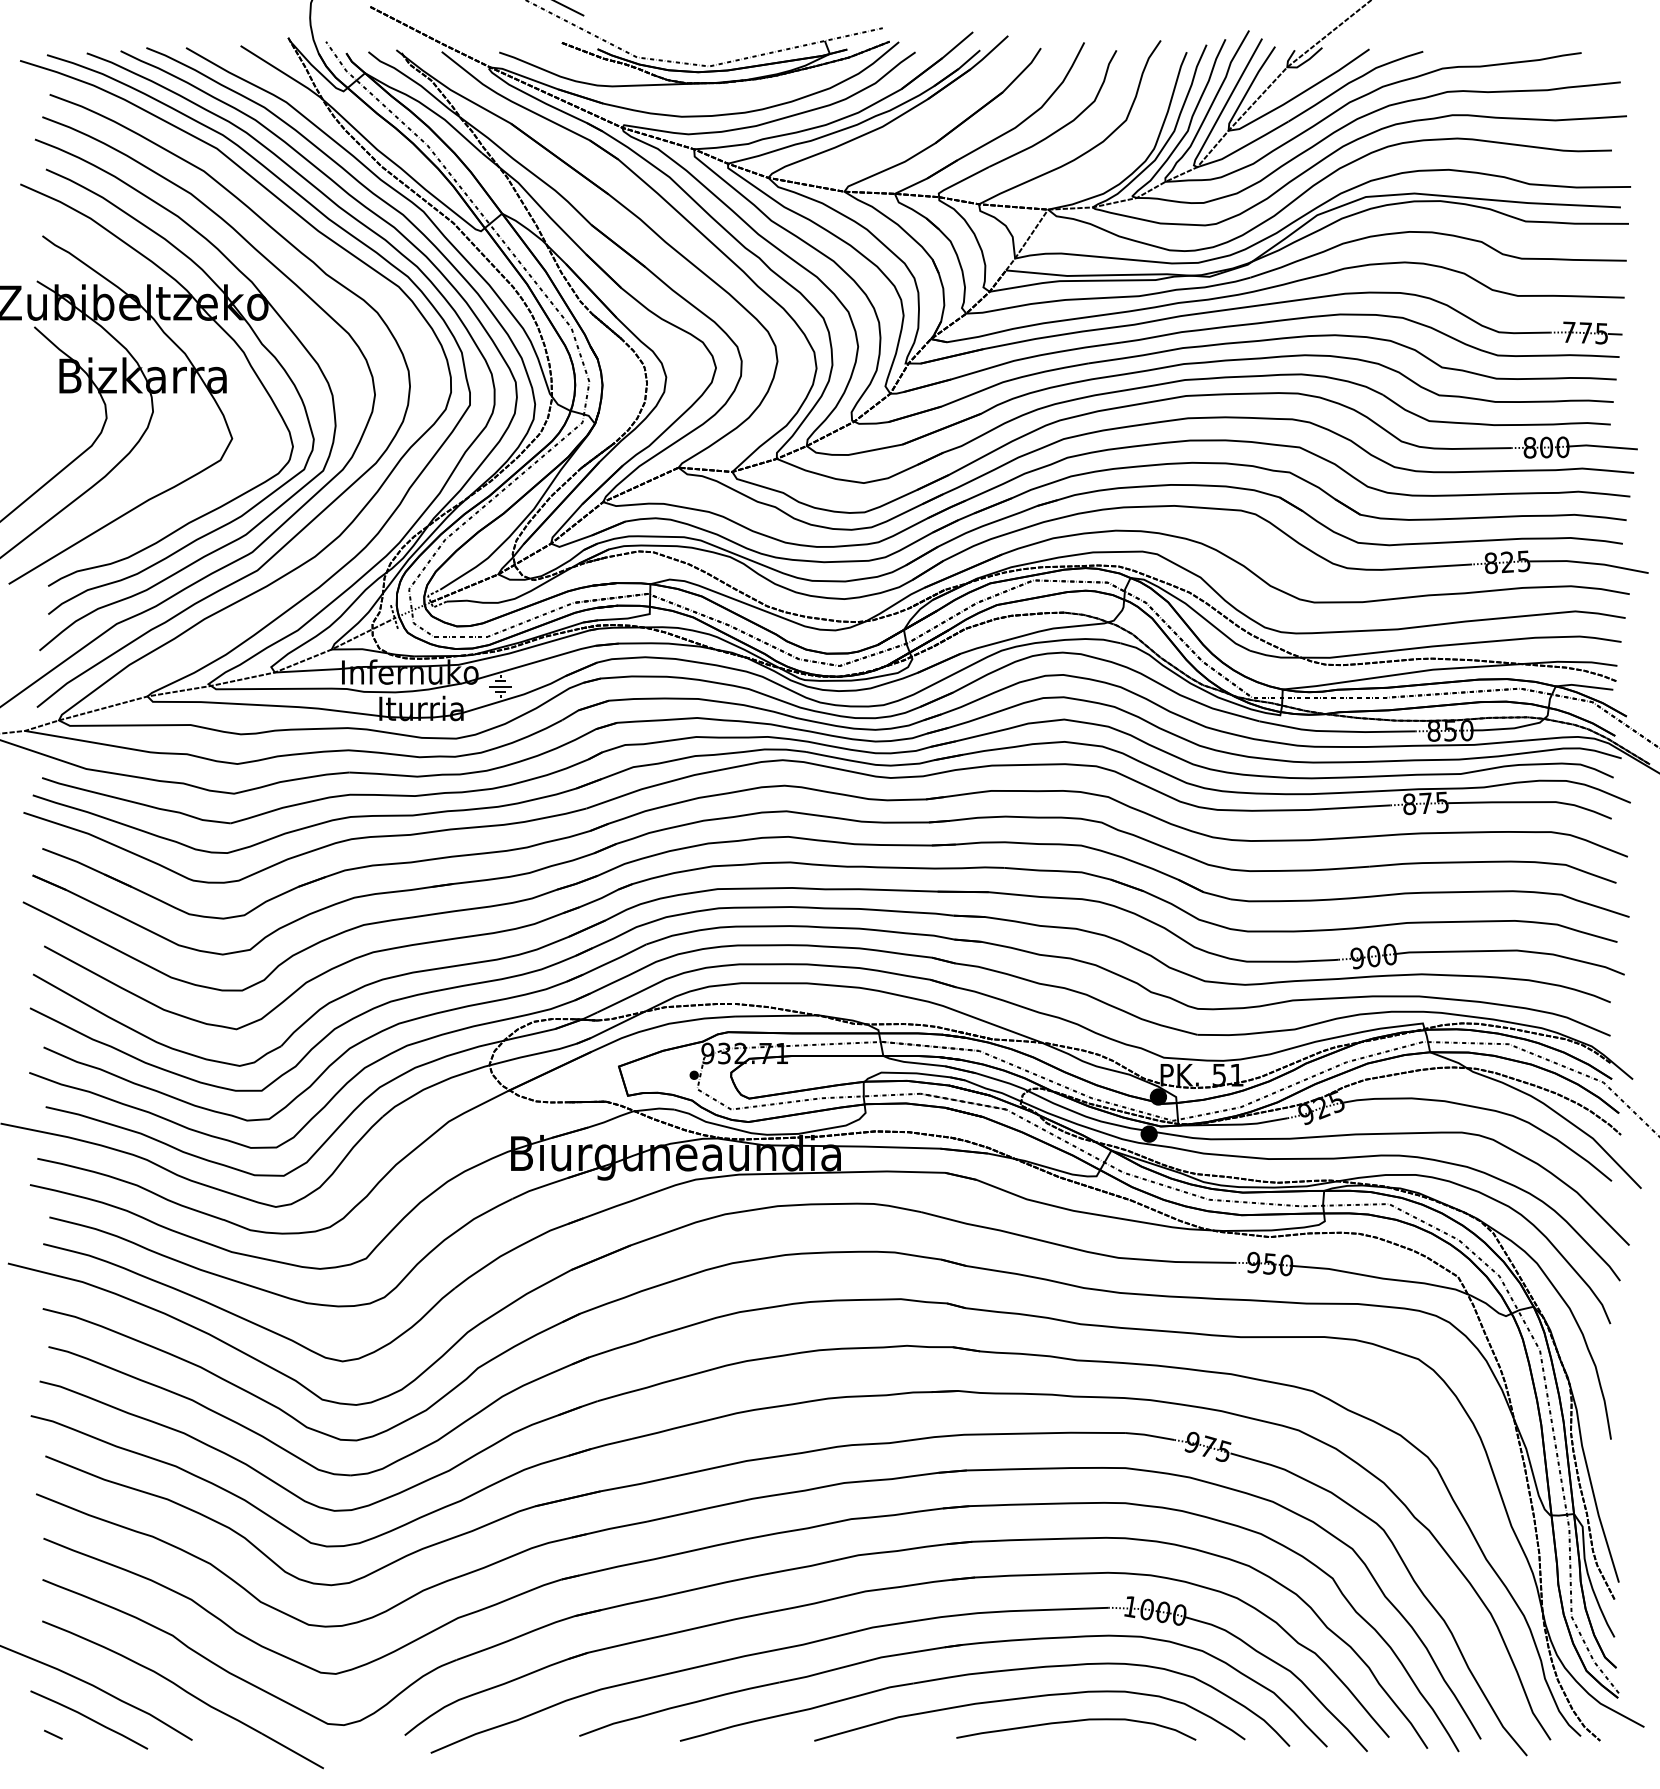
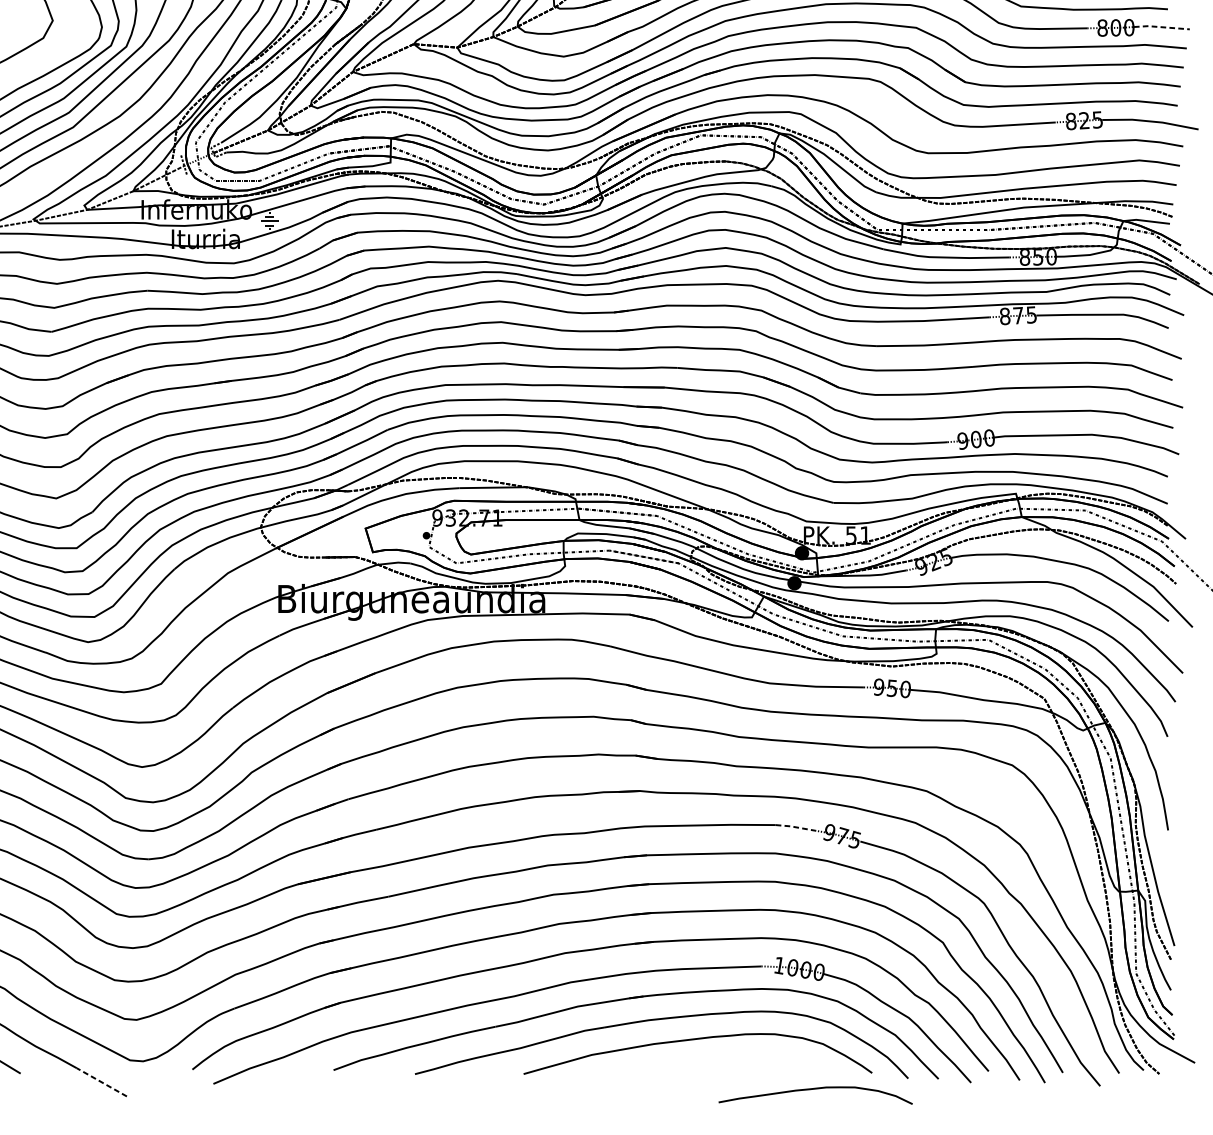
line: (1603, 446) -> (1162, 27), solid -> dashed
line: (1150, 1435) -> (795, 827), solid -> dashed
curve: (1073, 1722) -> (813, 1089), moved
line: (292, 1751) -> (101, 1082), solid -> dashed

